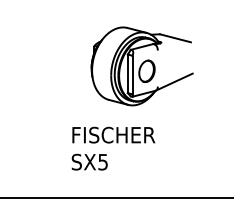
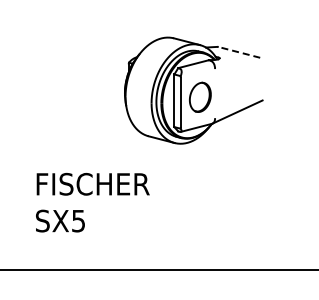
line: (175, 38) -> (238, 52), solid -> dashed
text: (113, 148) -> (92, 202), moved

